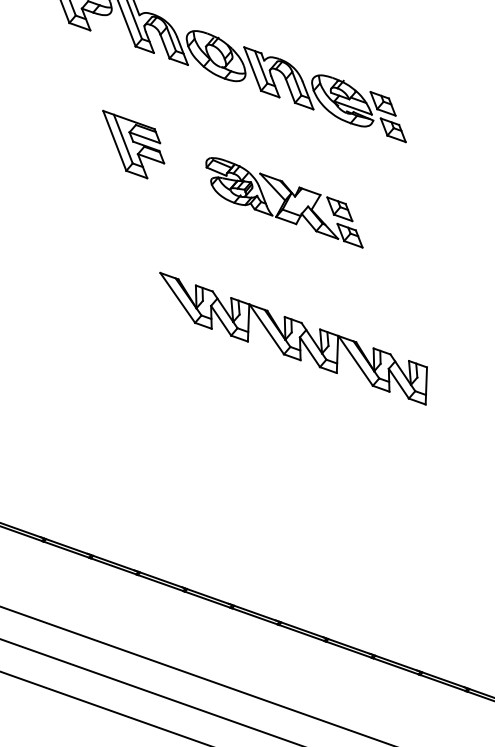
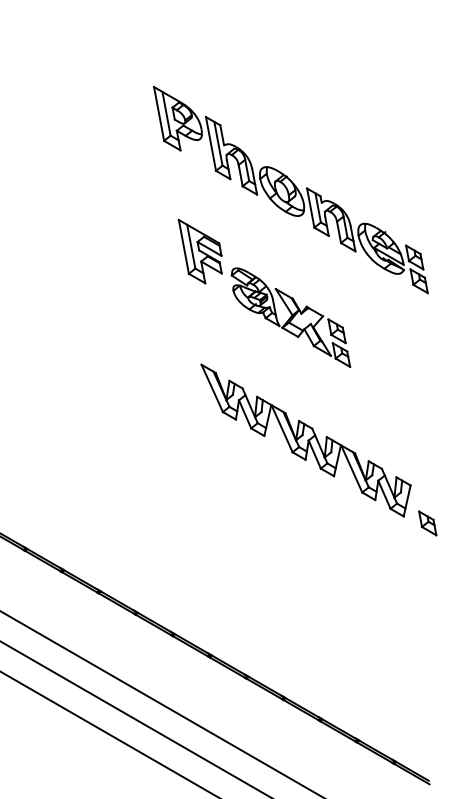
part: (283, 203) -> (290, 317), moved
part: (454, 407) -> (427, 523), added

